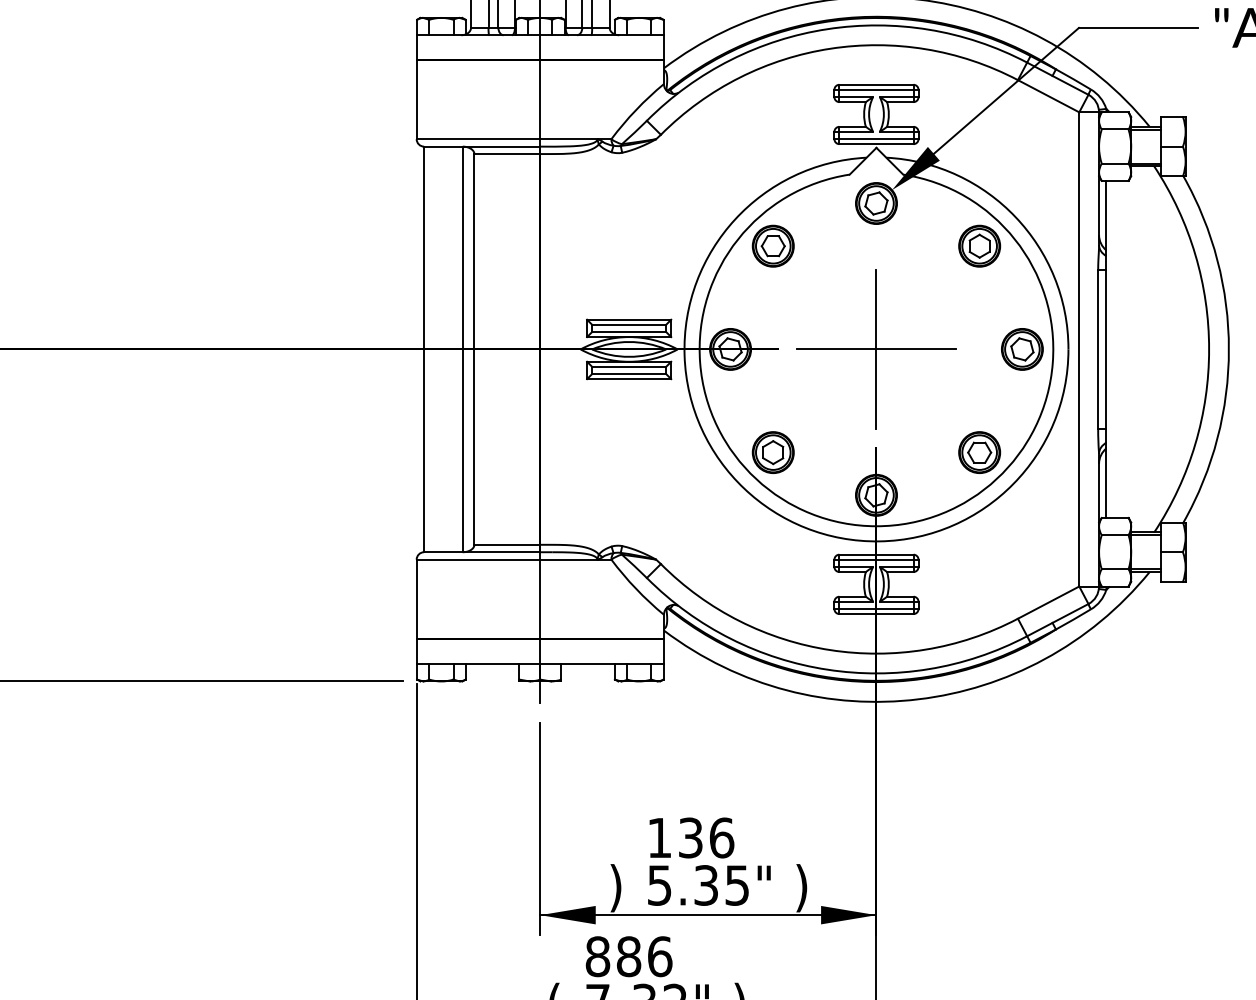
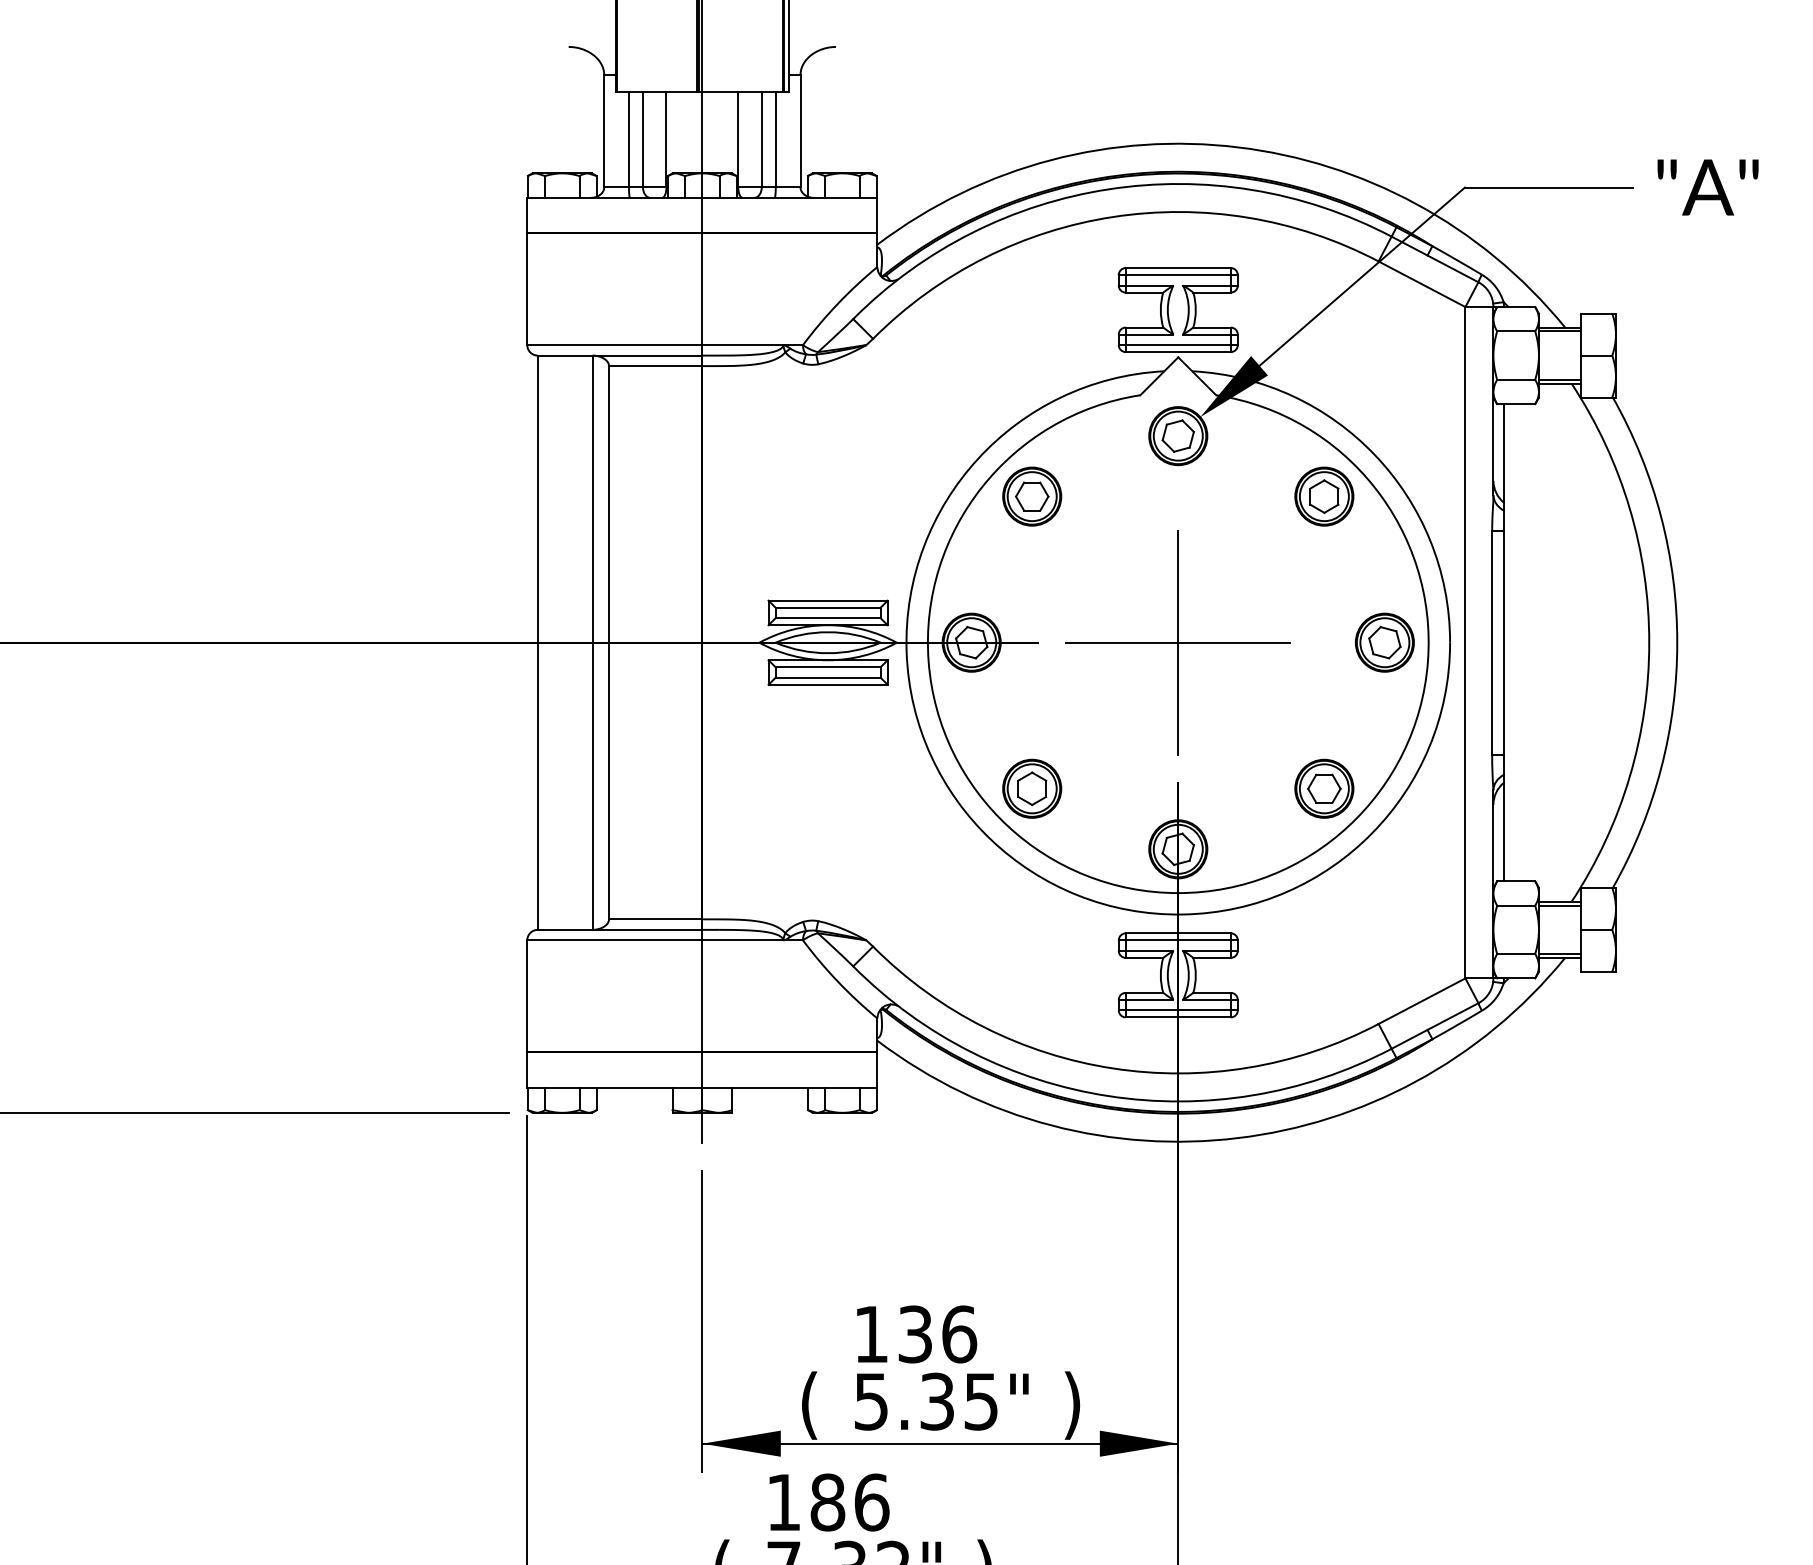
text: (615, 888) -> (809, 1405), ) -> (
text: (597, 956) -> (783, 1502), 886 -> 186

